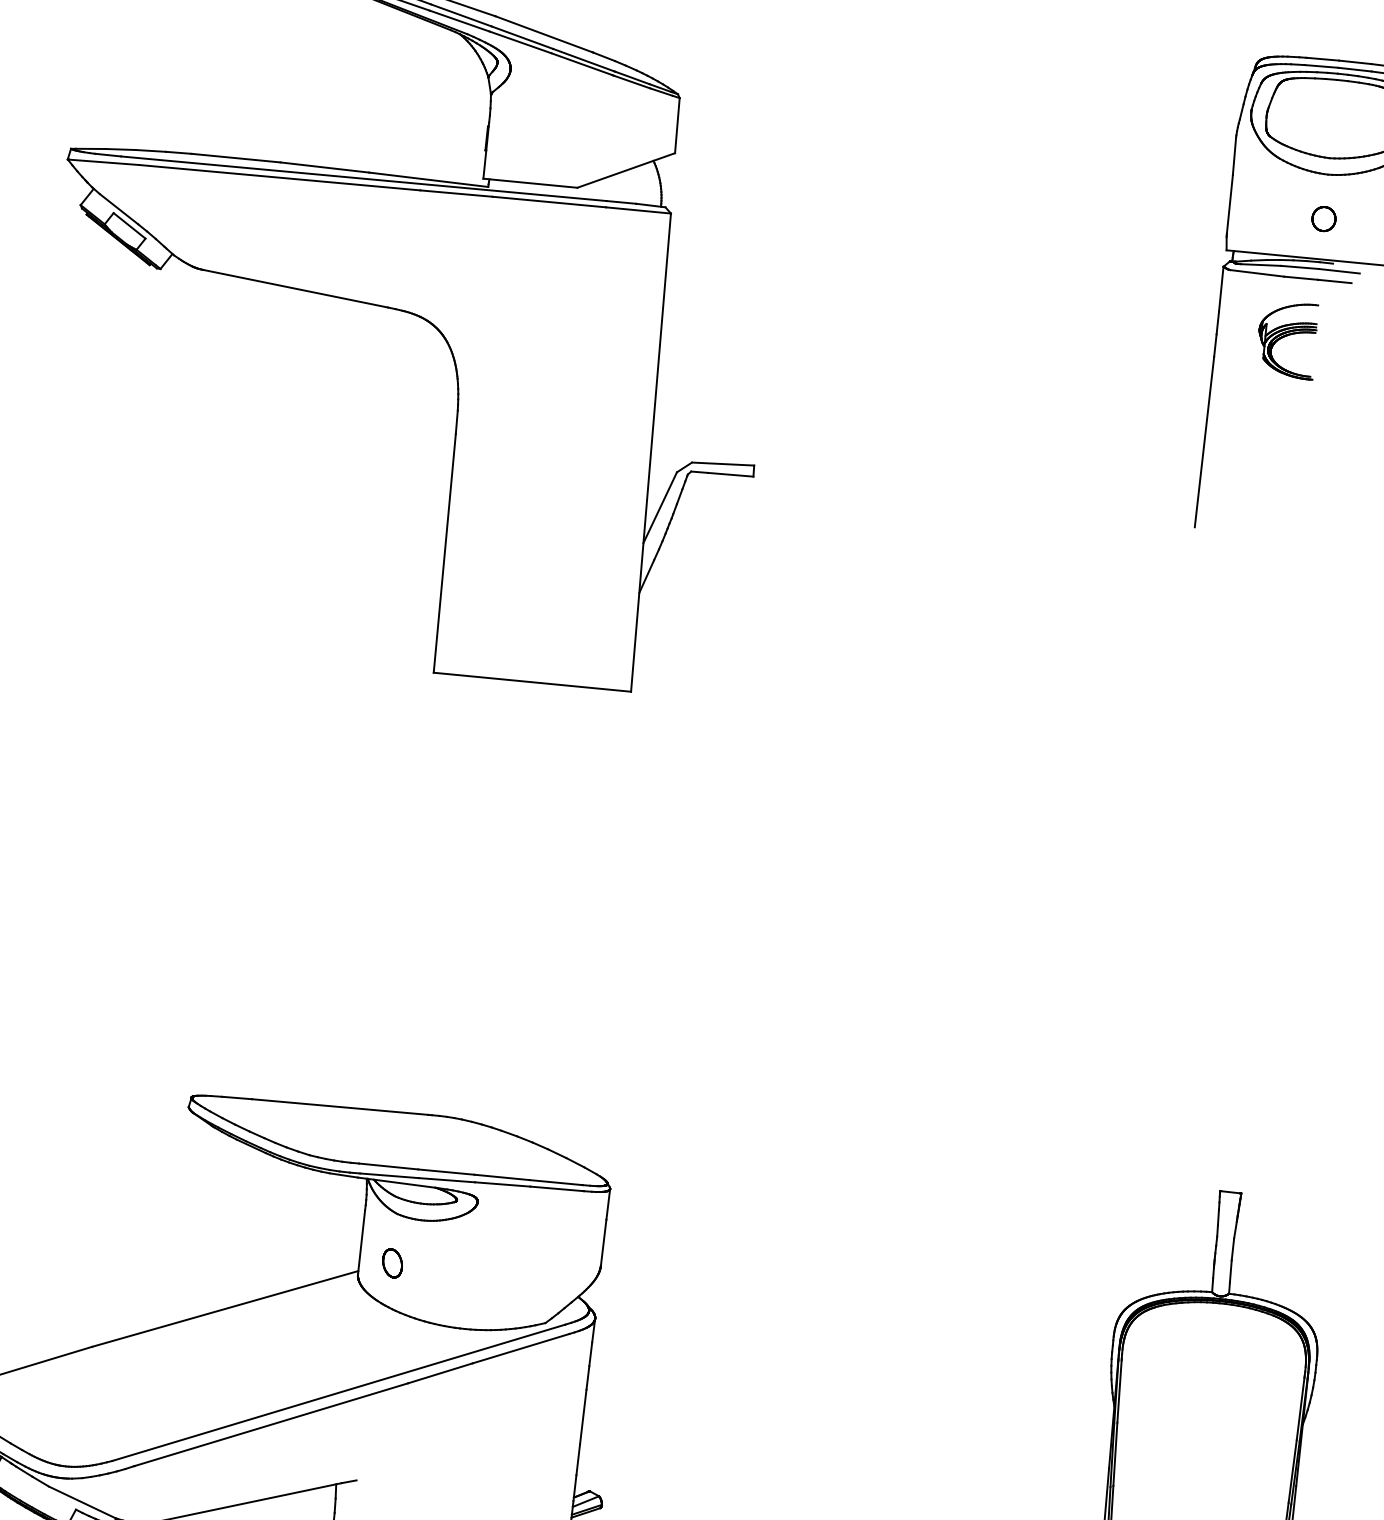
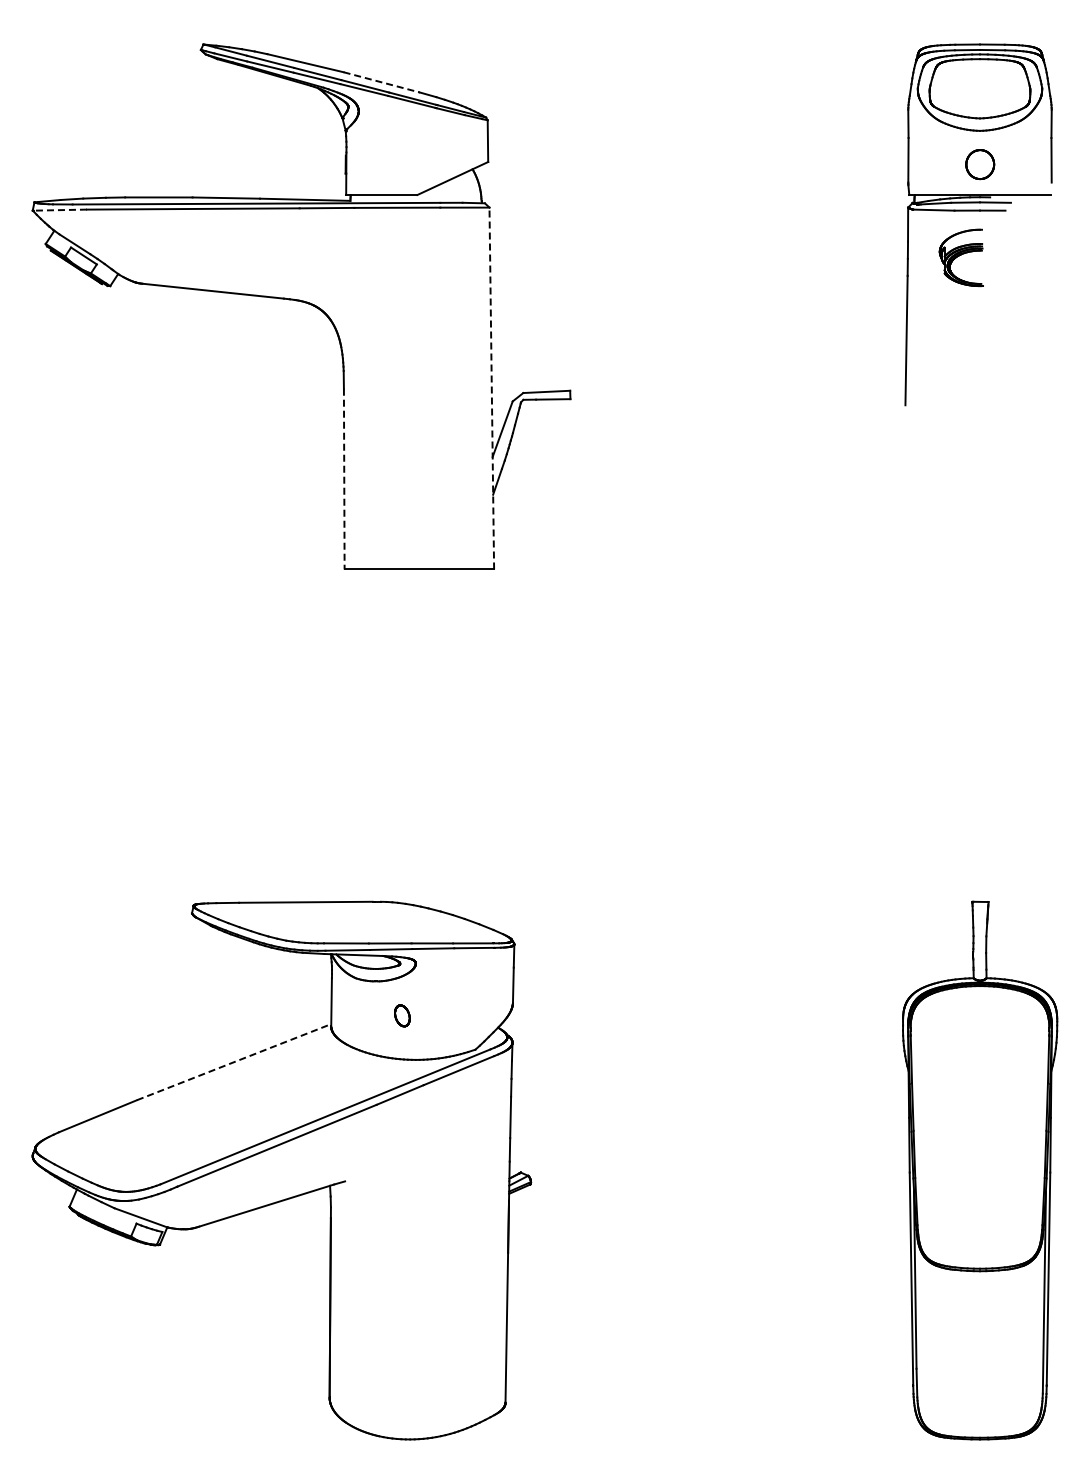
line: (544, 34) -> (381, 82), solid -> dashed
line: (104, 162) -> (60, 210), solid -> dashed
part: (1323, 218) -> (979, 164), size x1.6
line: (650, 452) -> (491, 388), solid -> dashed
line: (445, 553) -> (344, 479), solid -> dashed
part: (392, 1262) -> (402, 1015), moved
line: (225, 1308) -> (234, 1061), solid -> dashed

